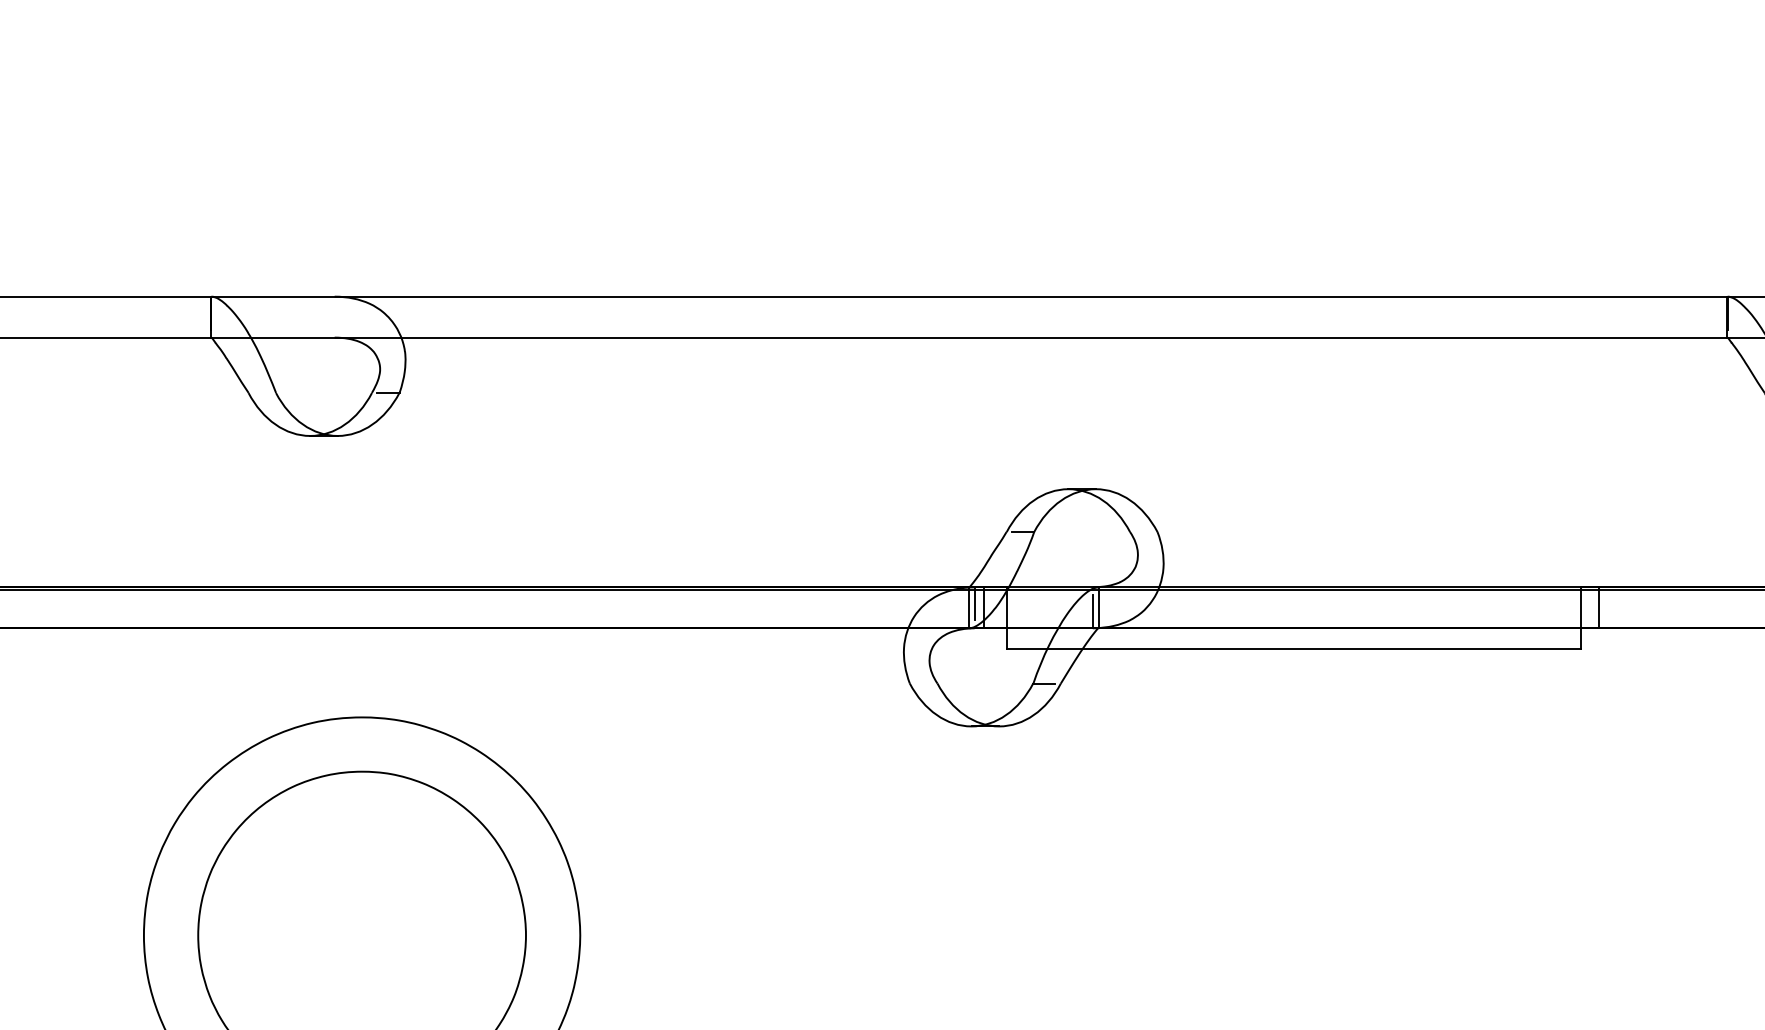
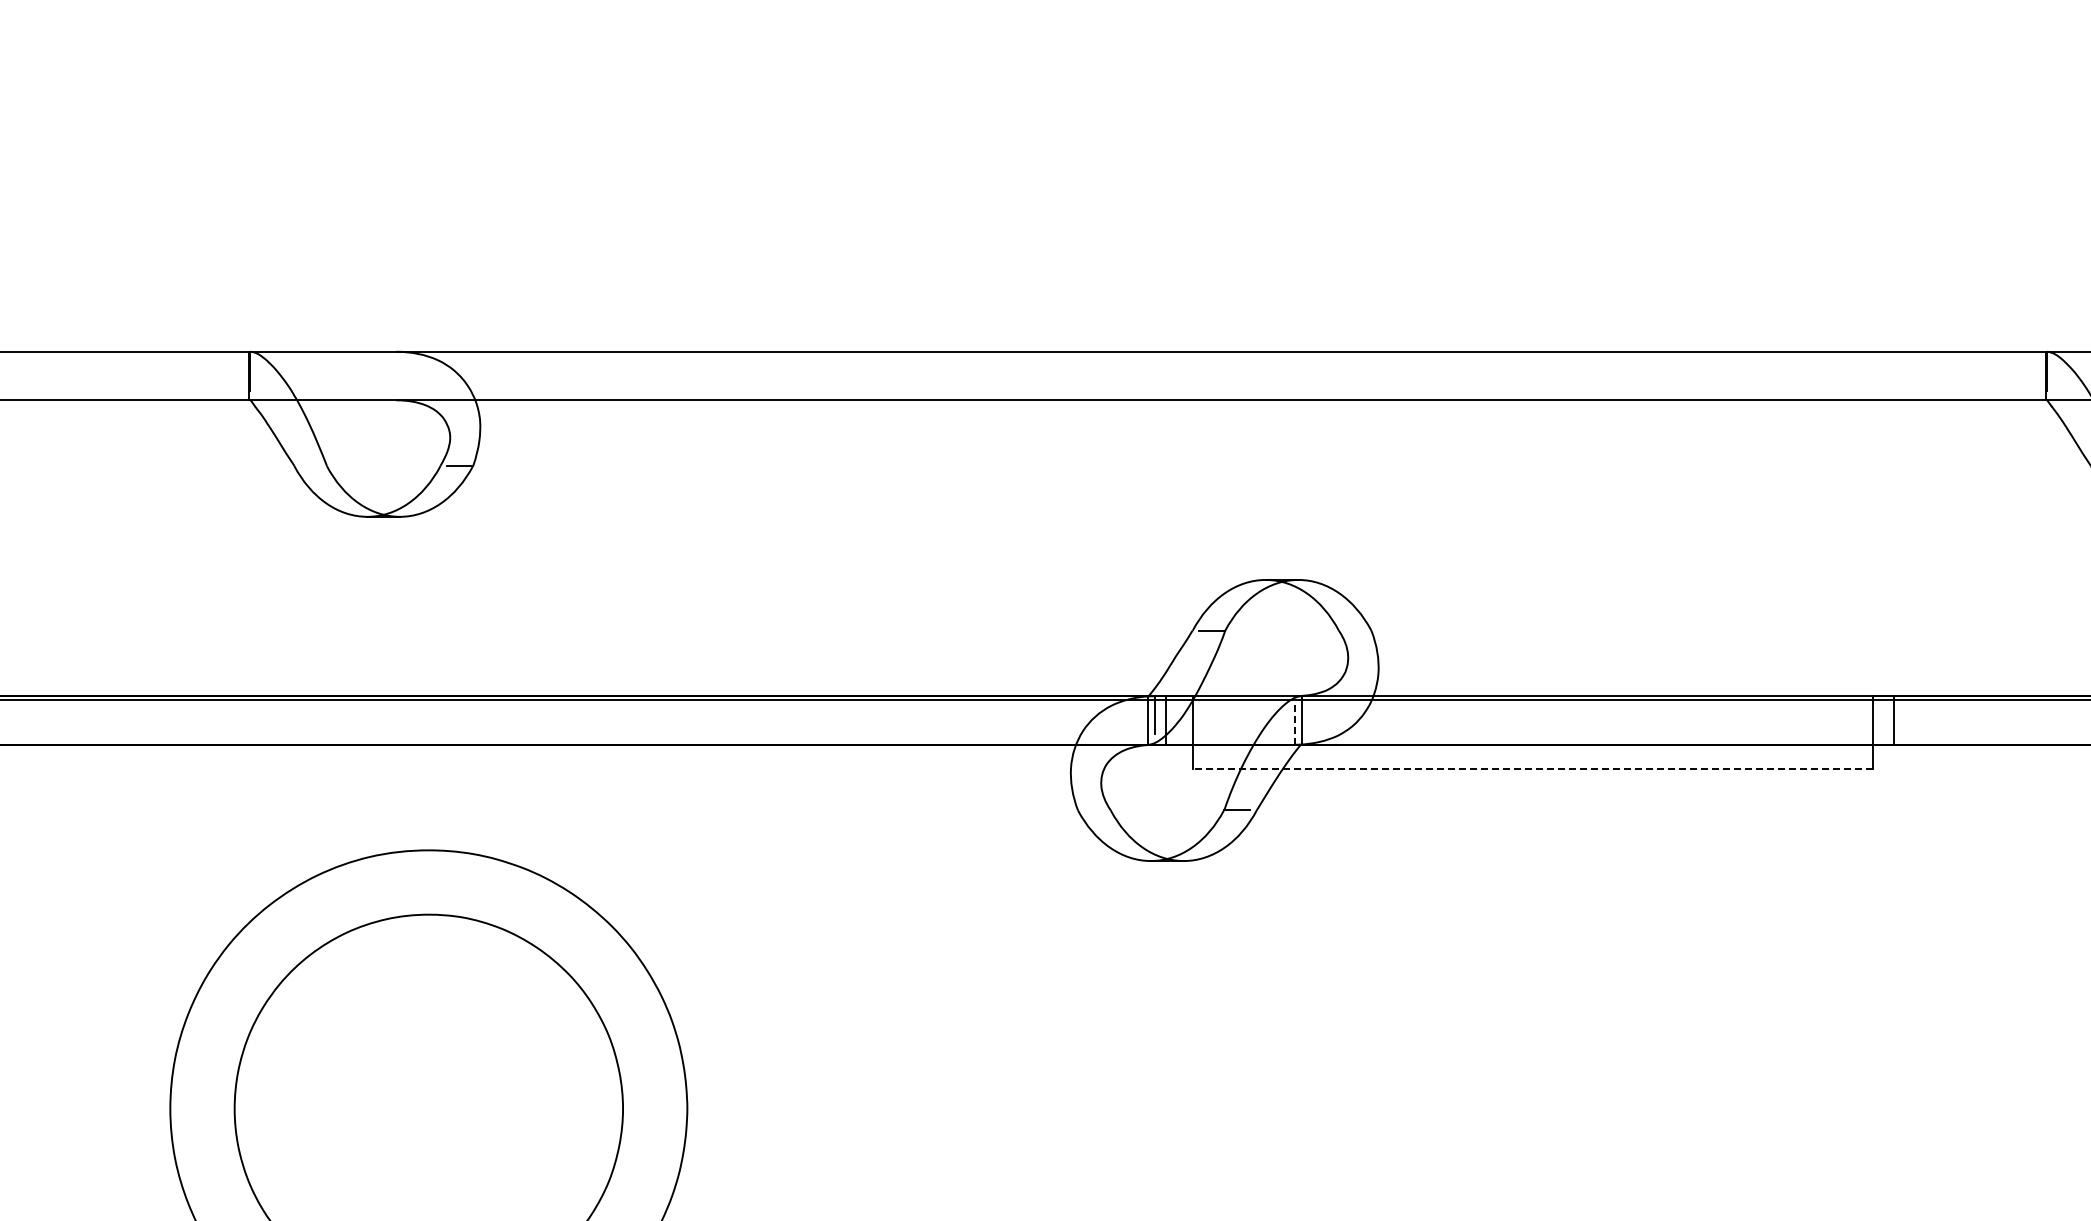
line: (1092, 611) -> (1294, 724), solid -> dashed
line: (1294, 649) -> (1533, 769), solid -> dashed

